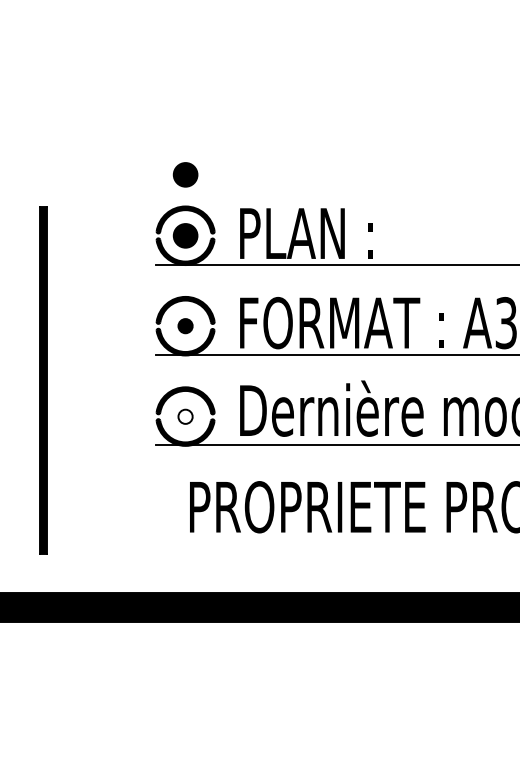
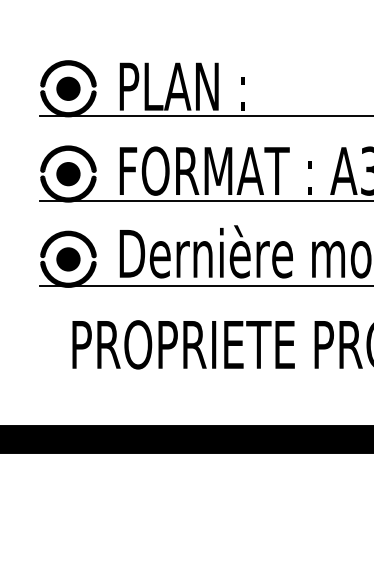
part: (185, 174) -> (68, 30), removed
part: (185, 325) -> (68, 173), size x1.67
part: (185, 416) -> (68, 259), size x1.67

